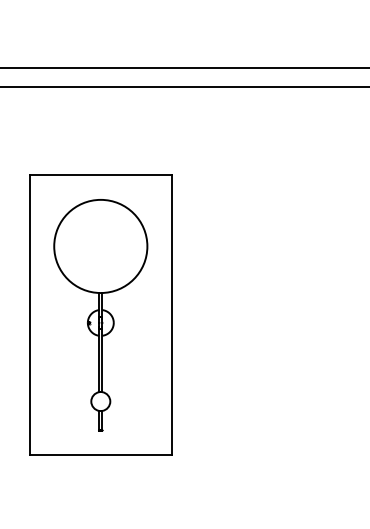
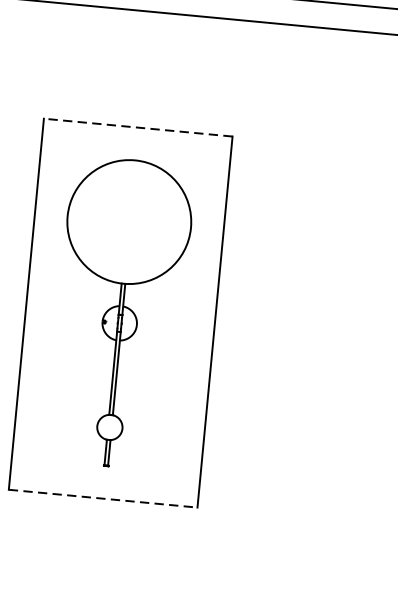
line: (100, 175) -> (137, 128), solid -> dashed
line: (101, 455) -> (104, 499), solid -> dashed

